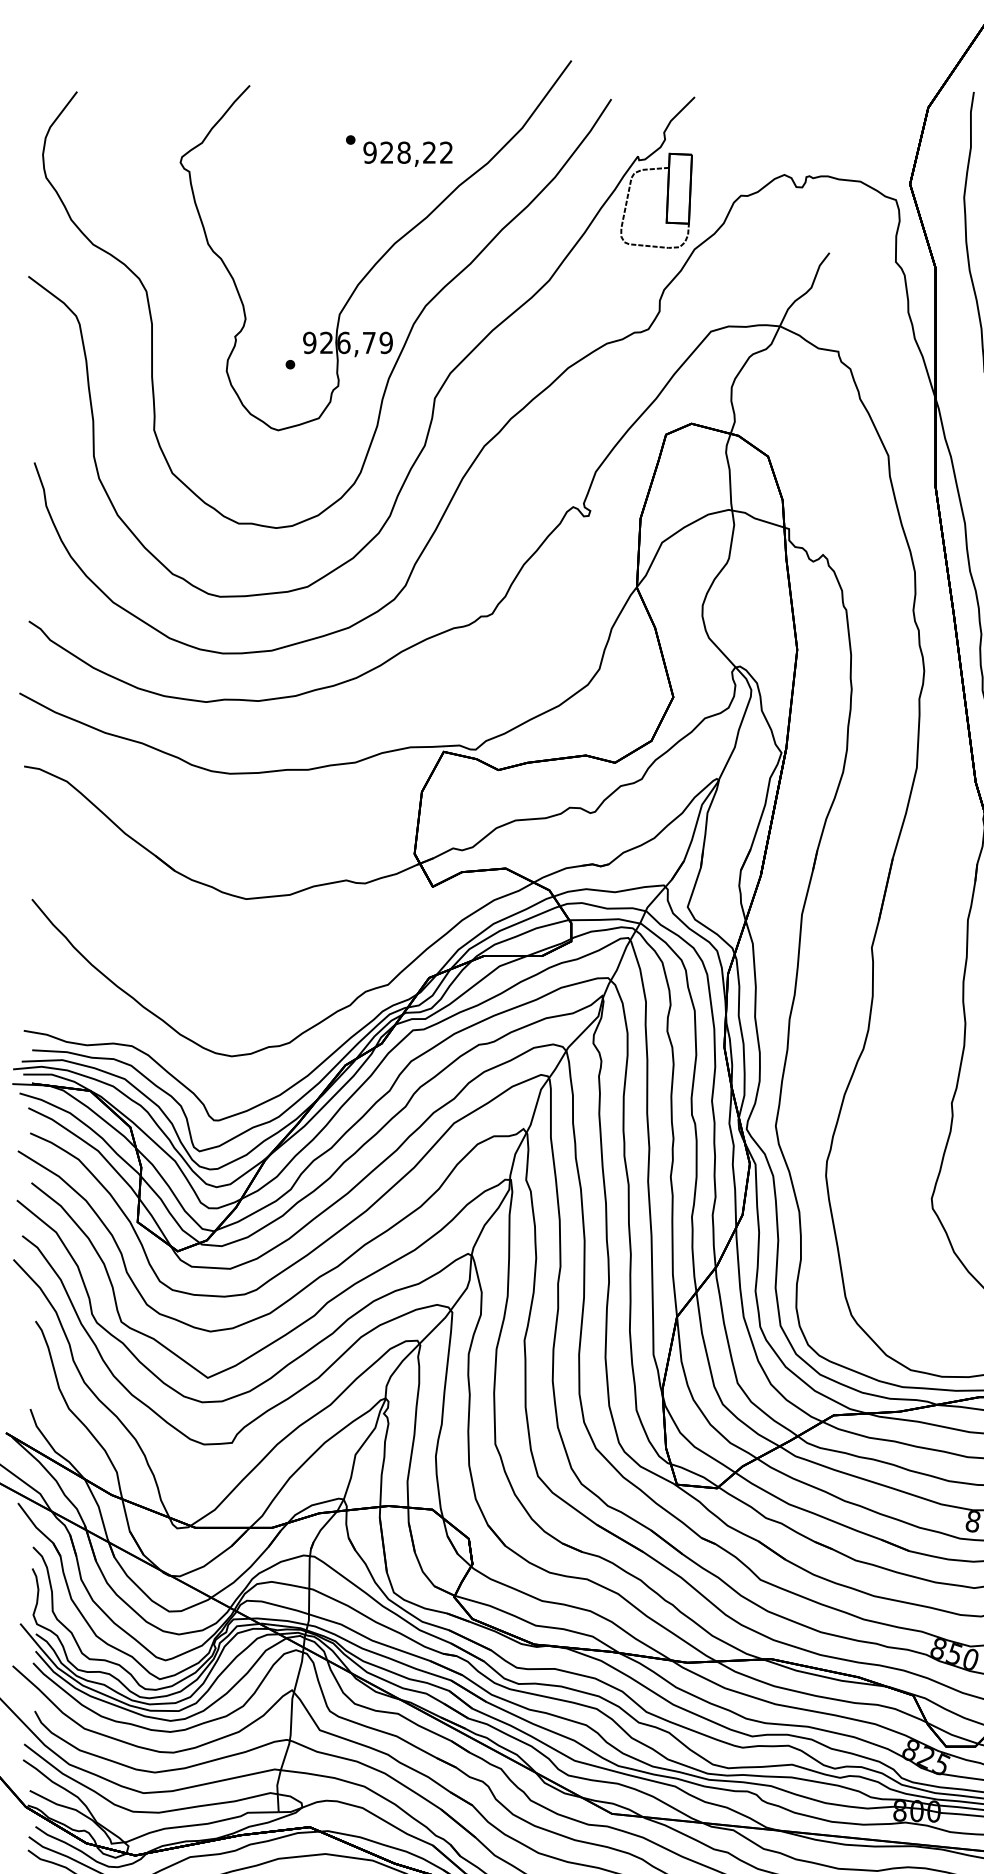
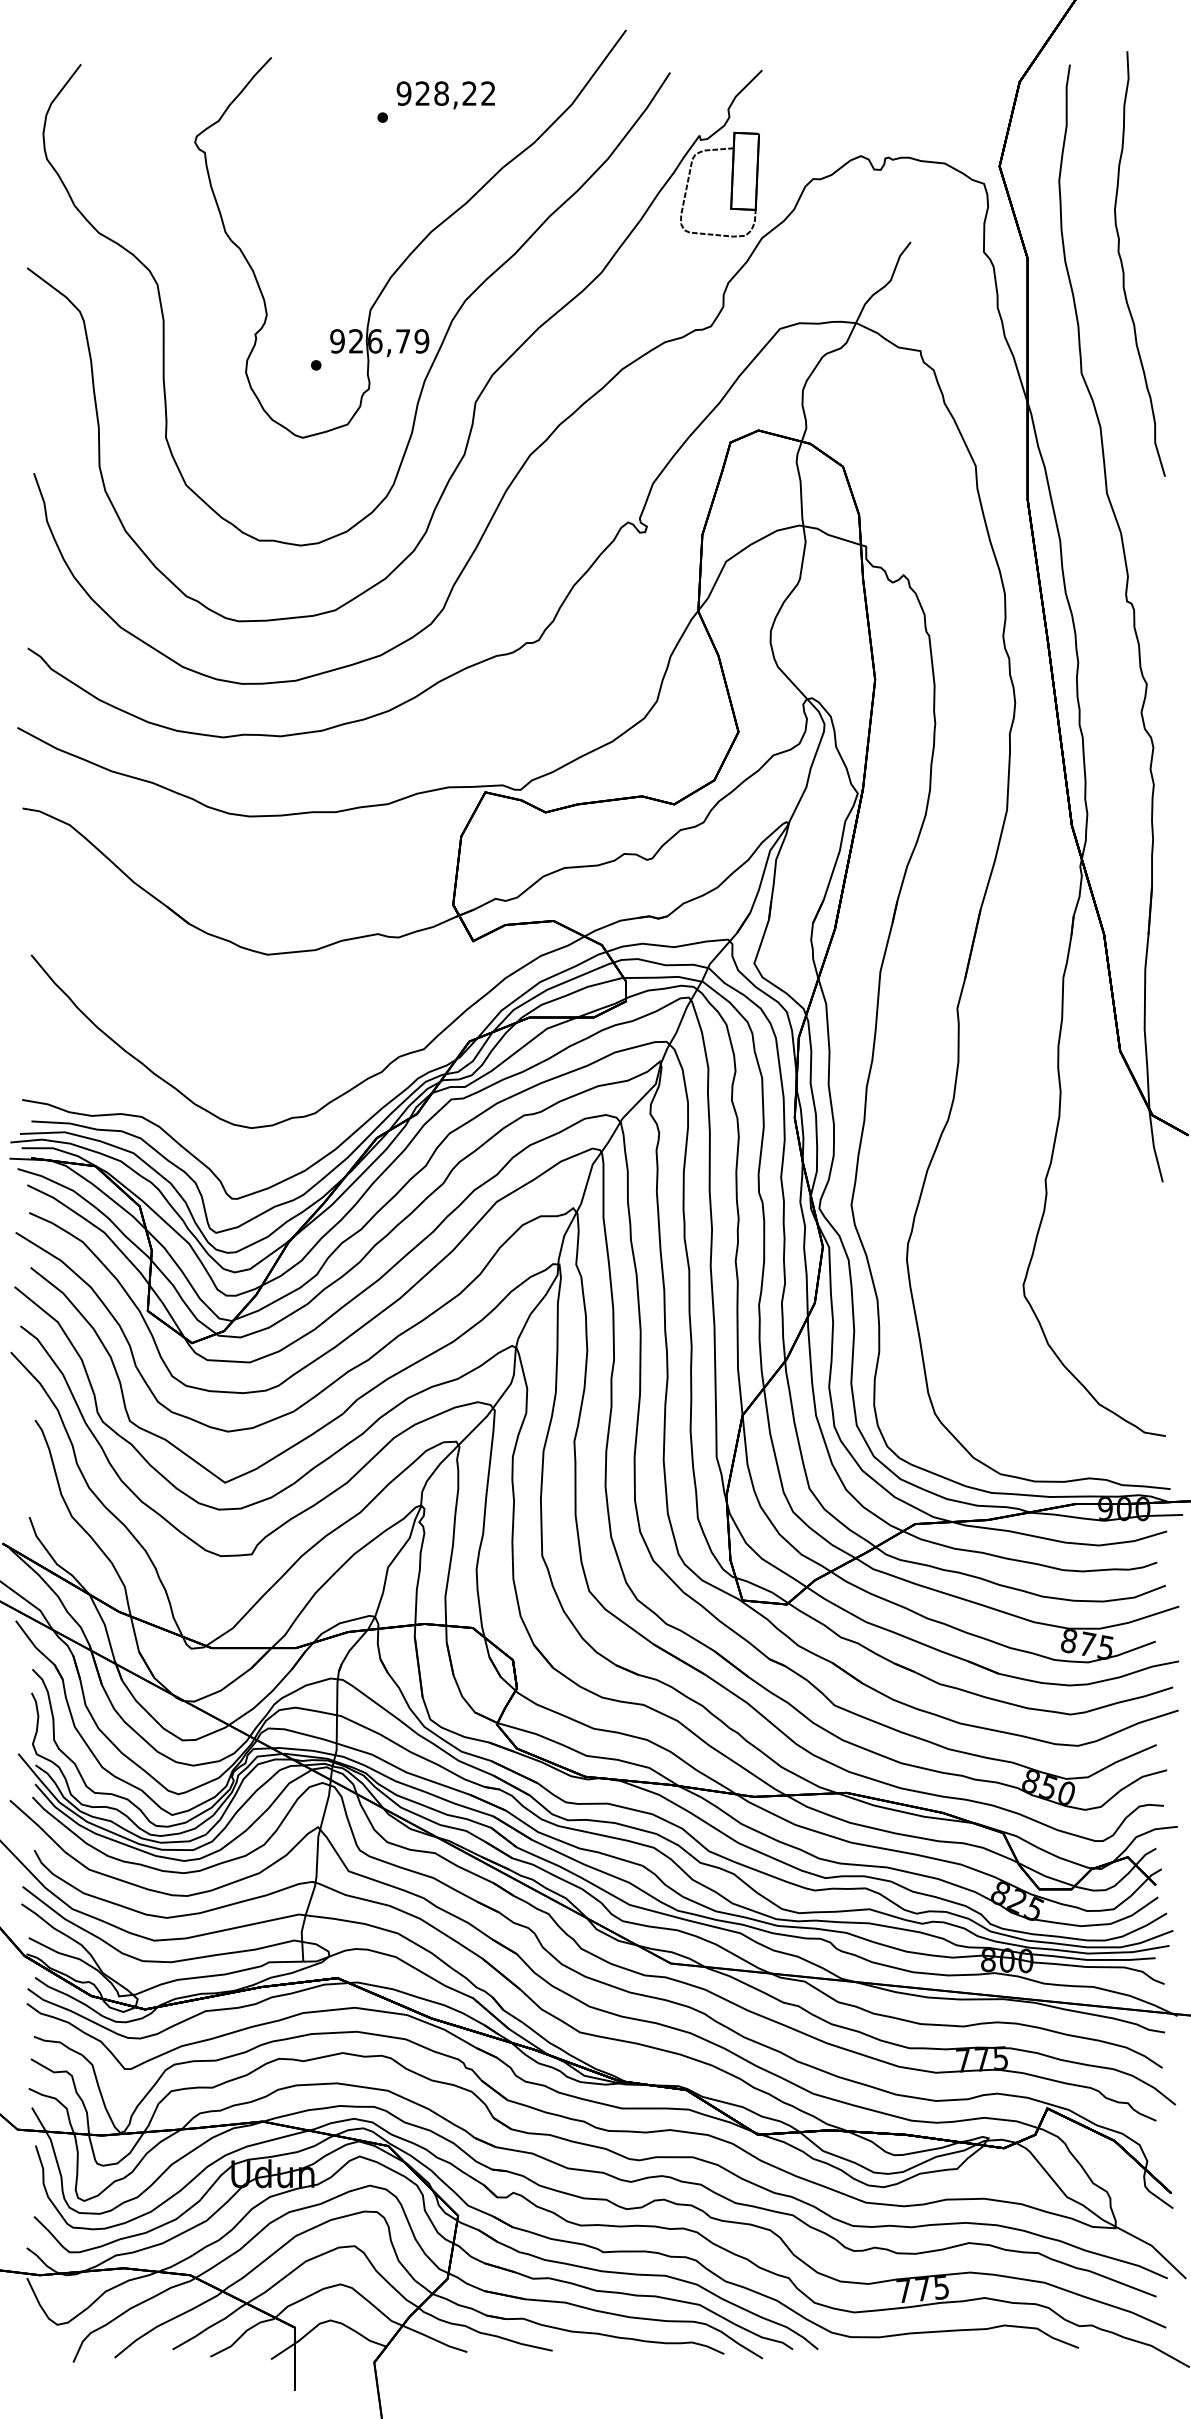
text: (407, 154) -> (445, 95), moved

